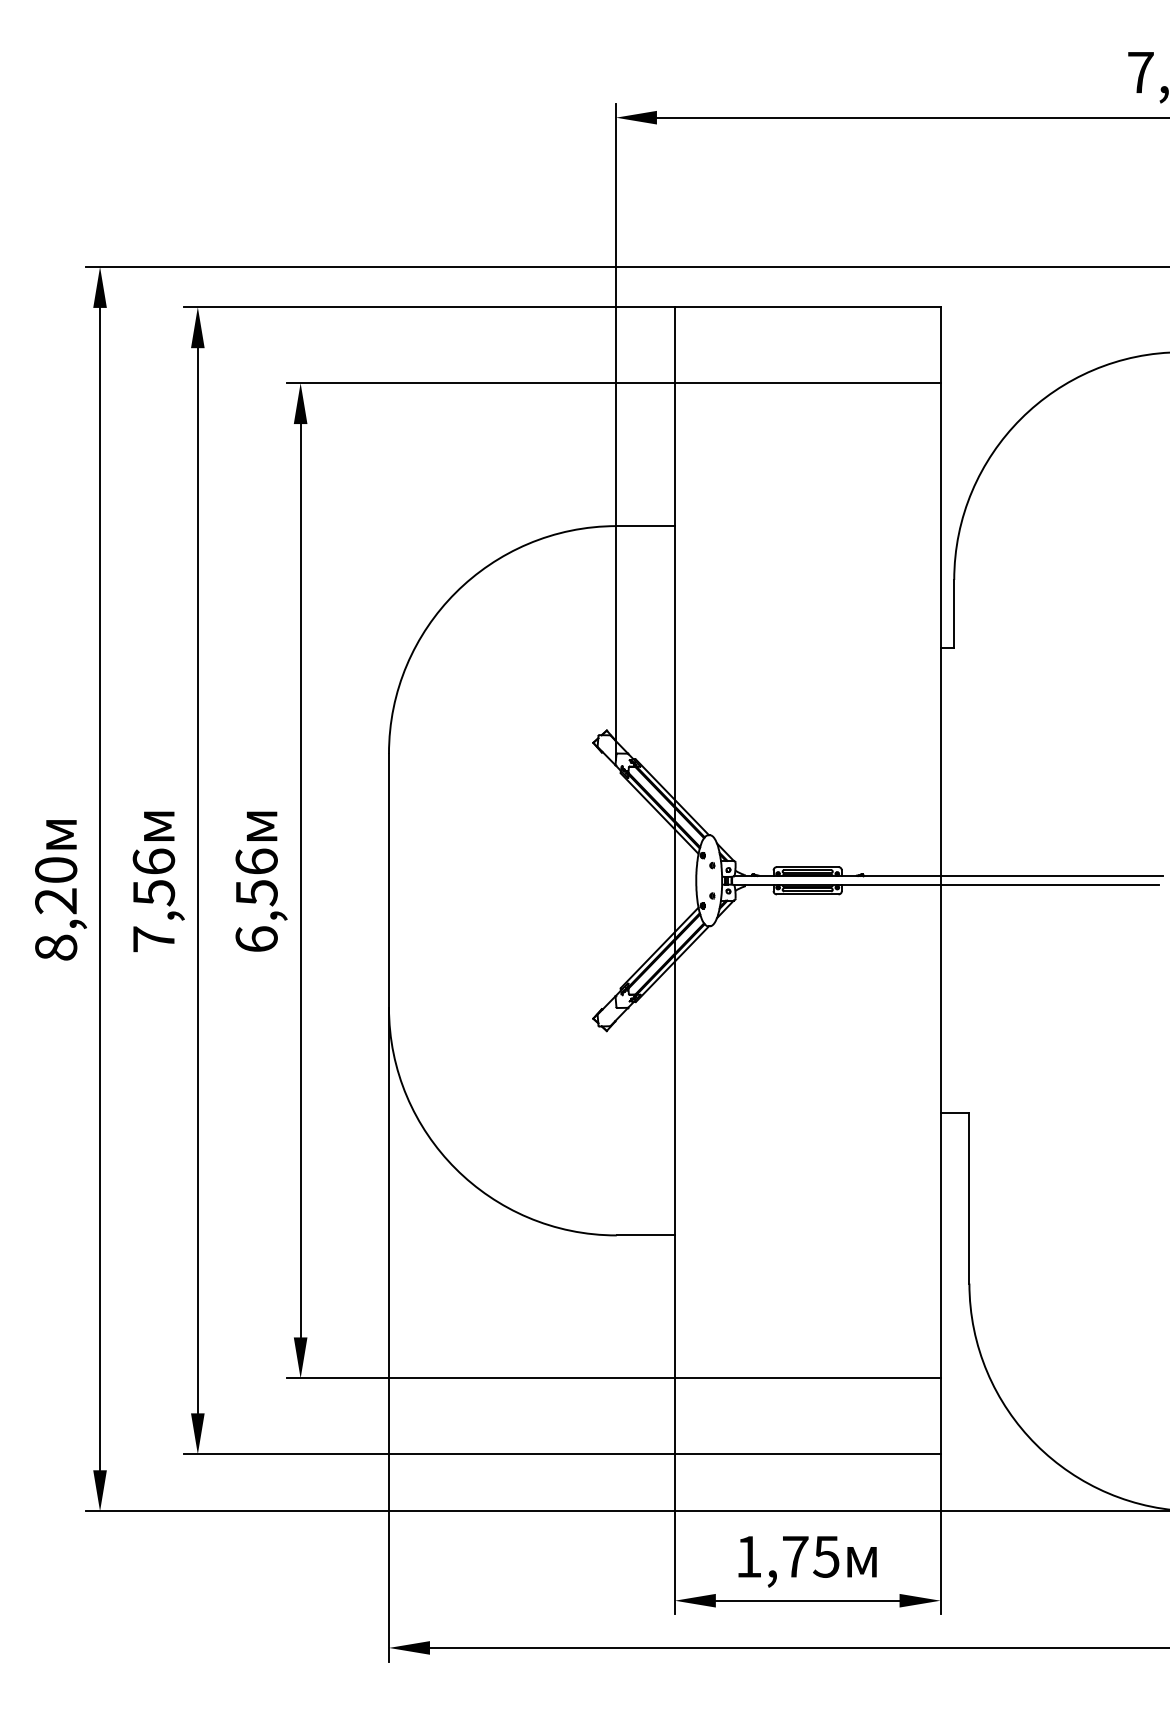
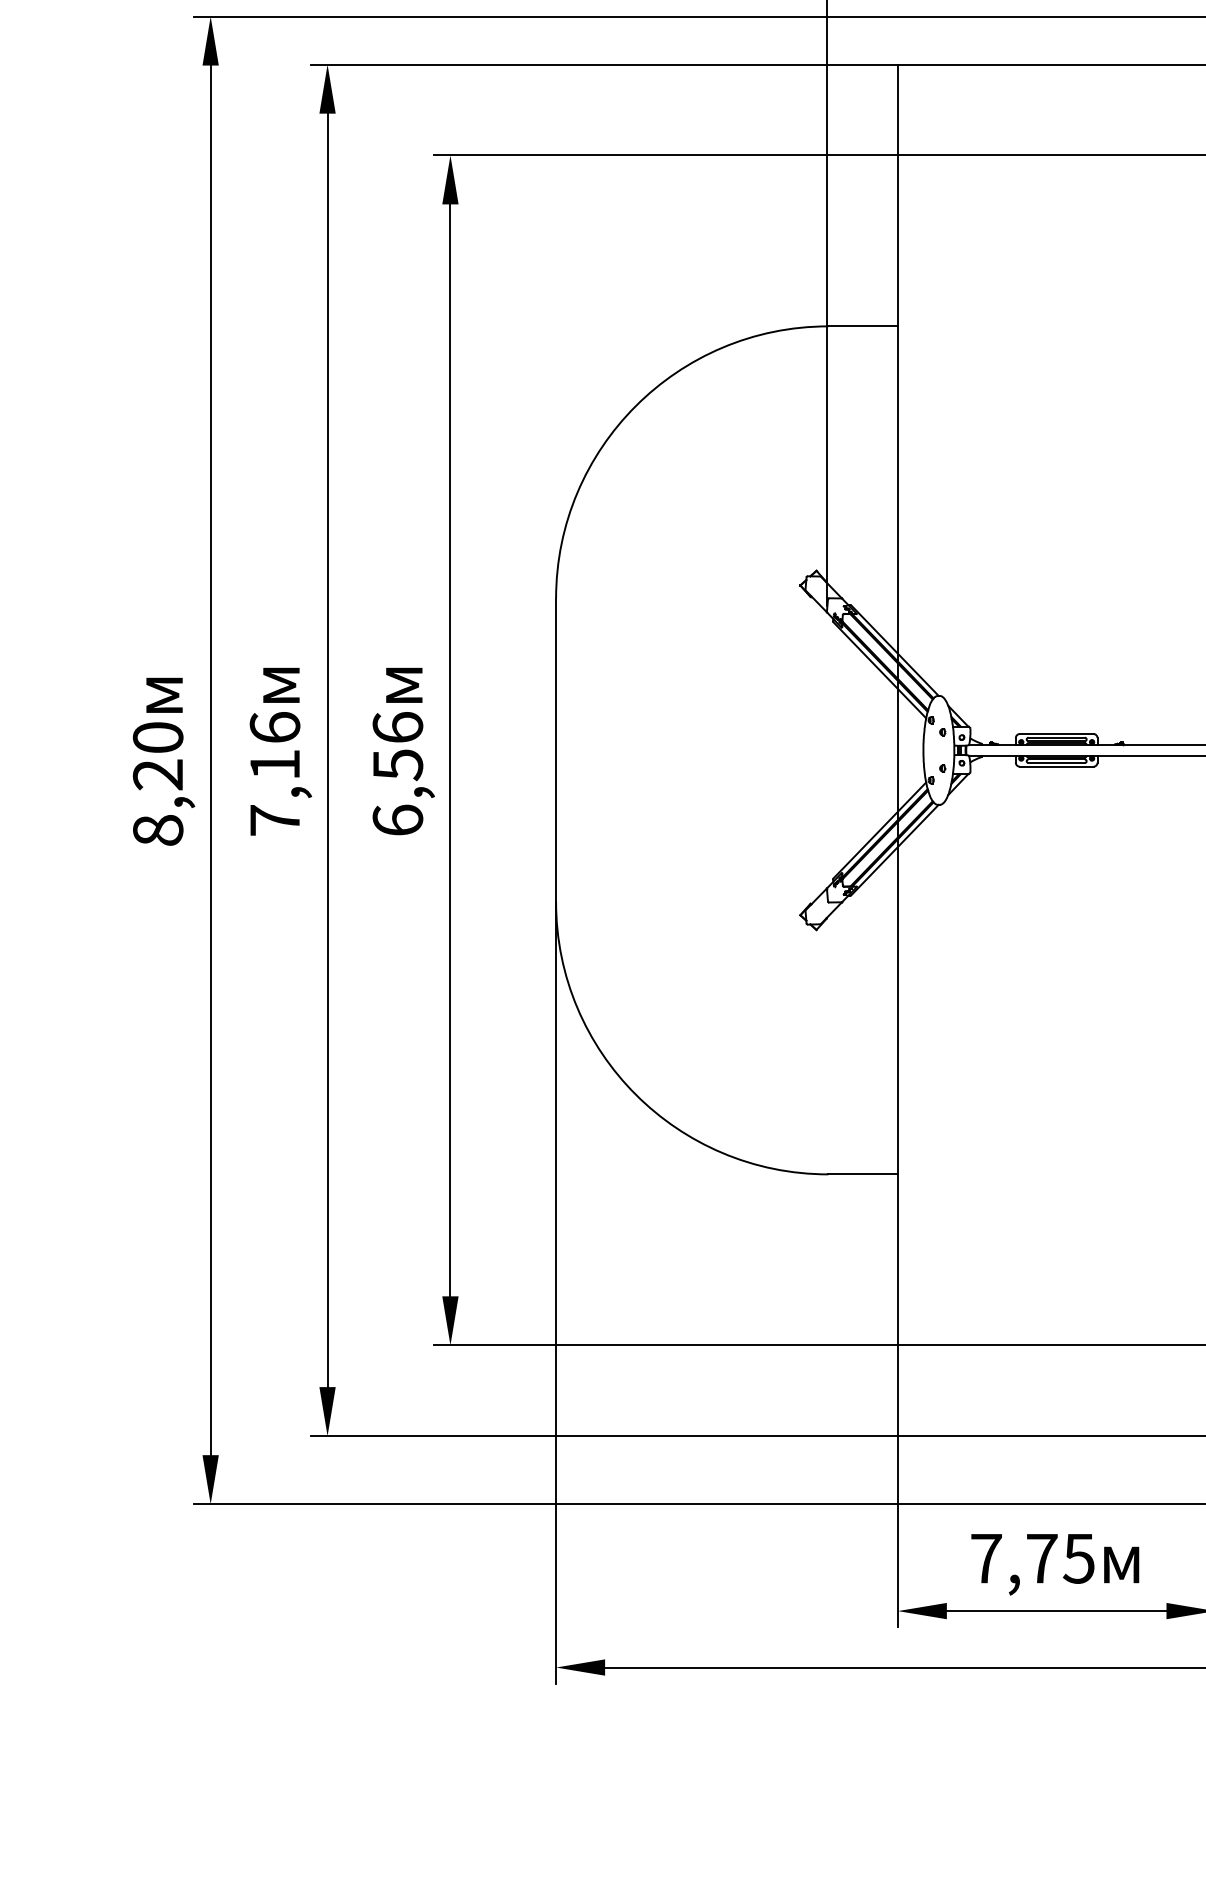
text: (154, 893) -> (275, 765), 7,56 -> 7,16
text: (748, 1556) -> (985, 1558), 1,75 -> 7,75

